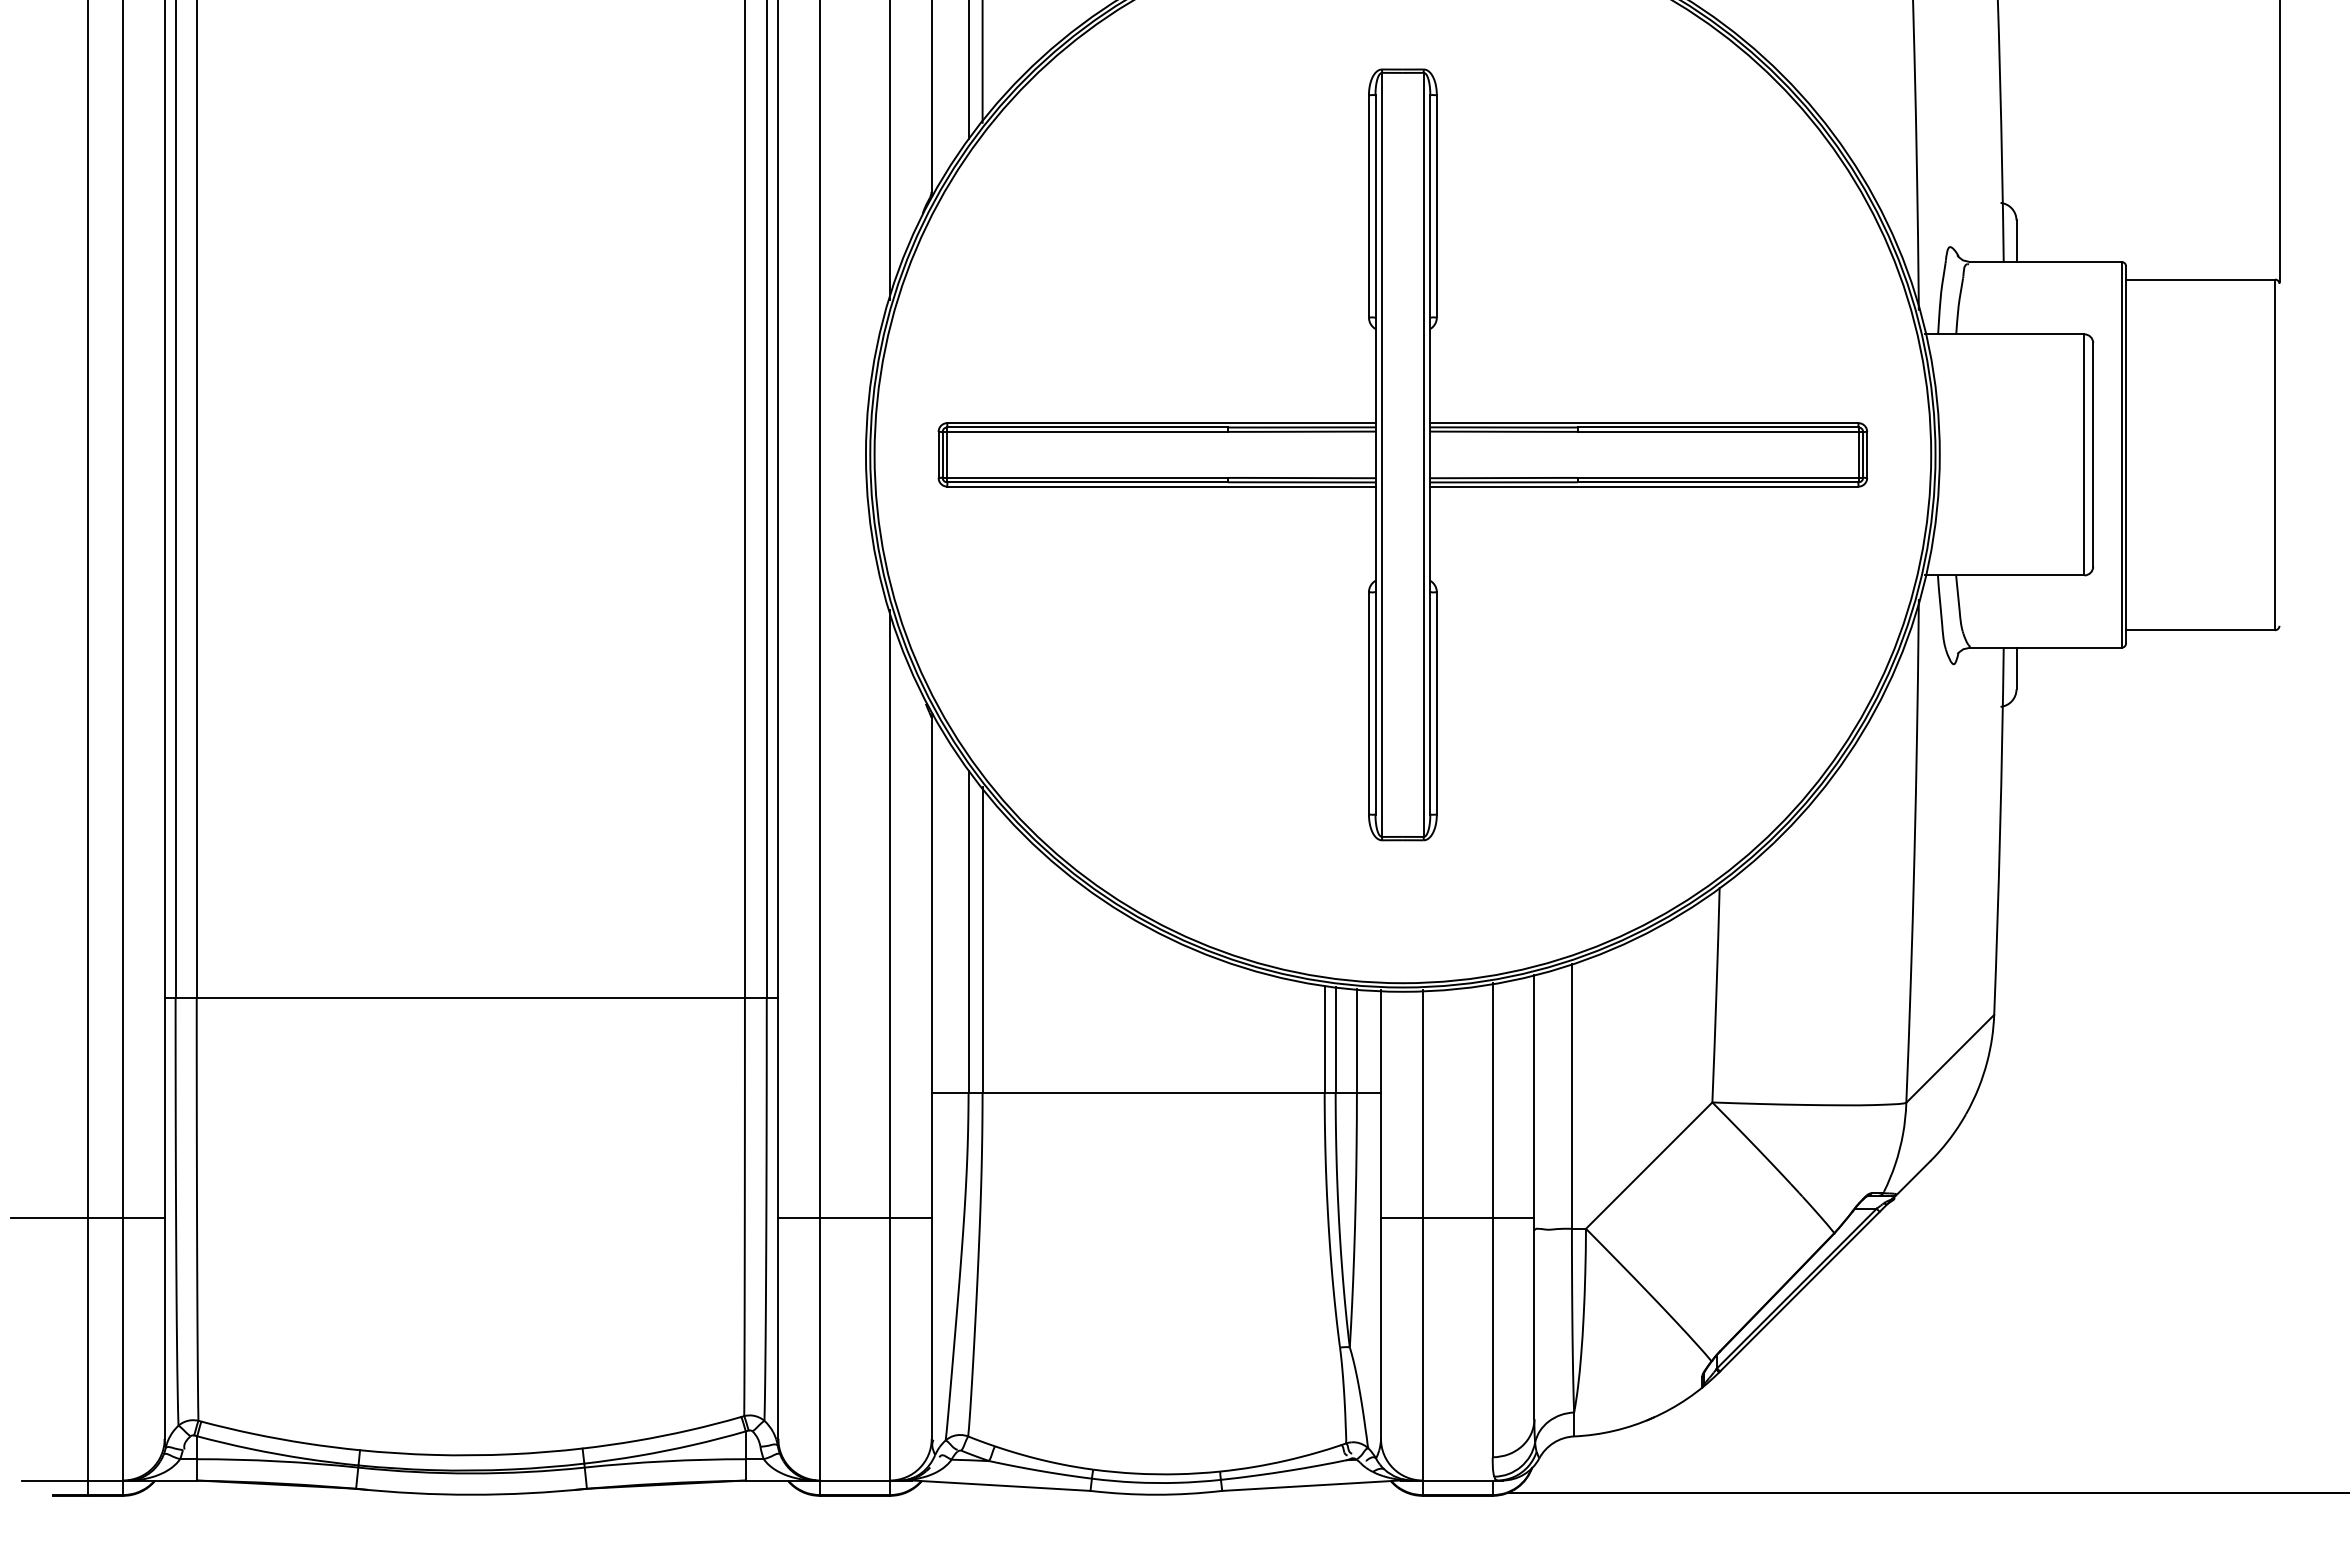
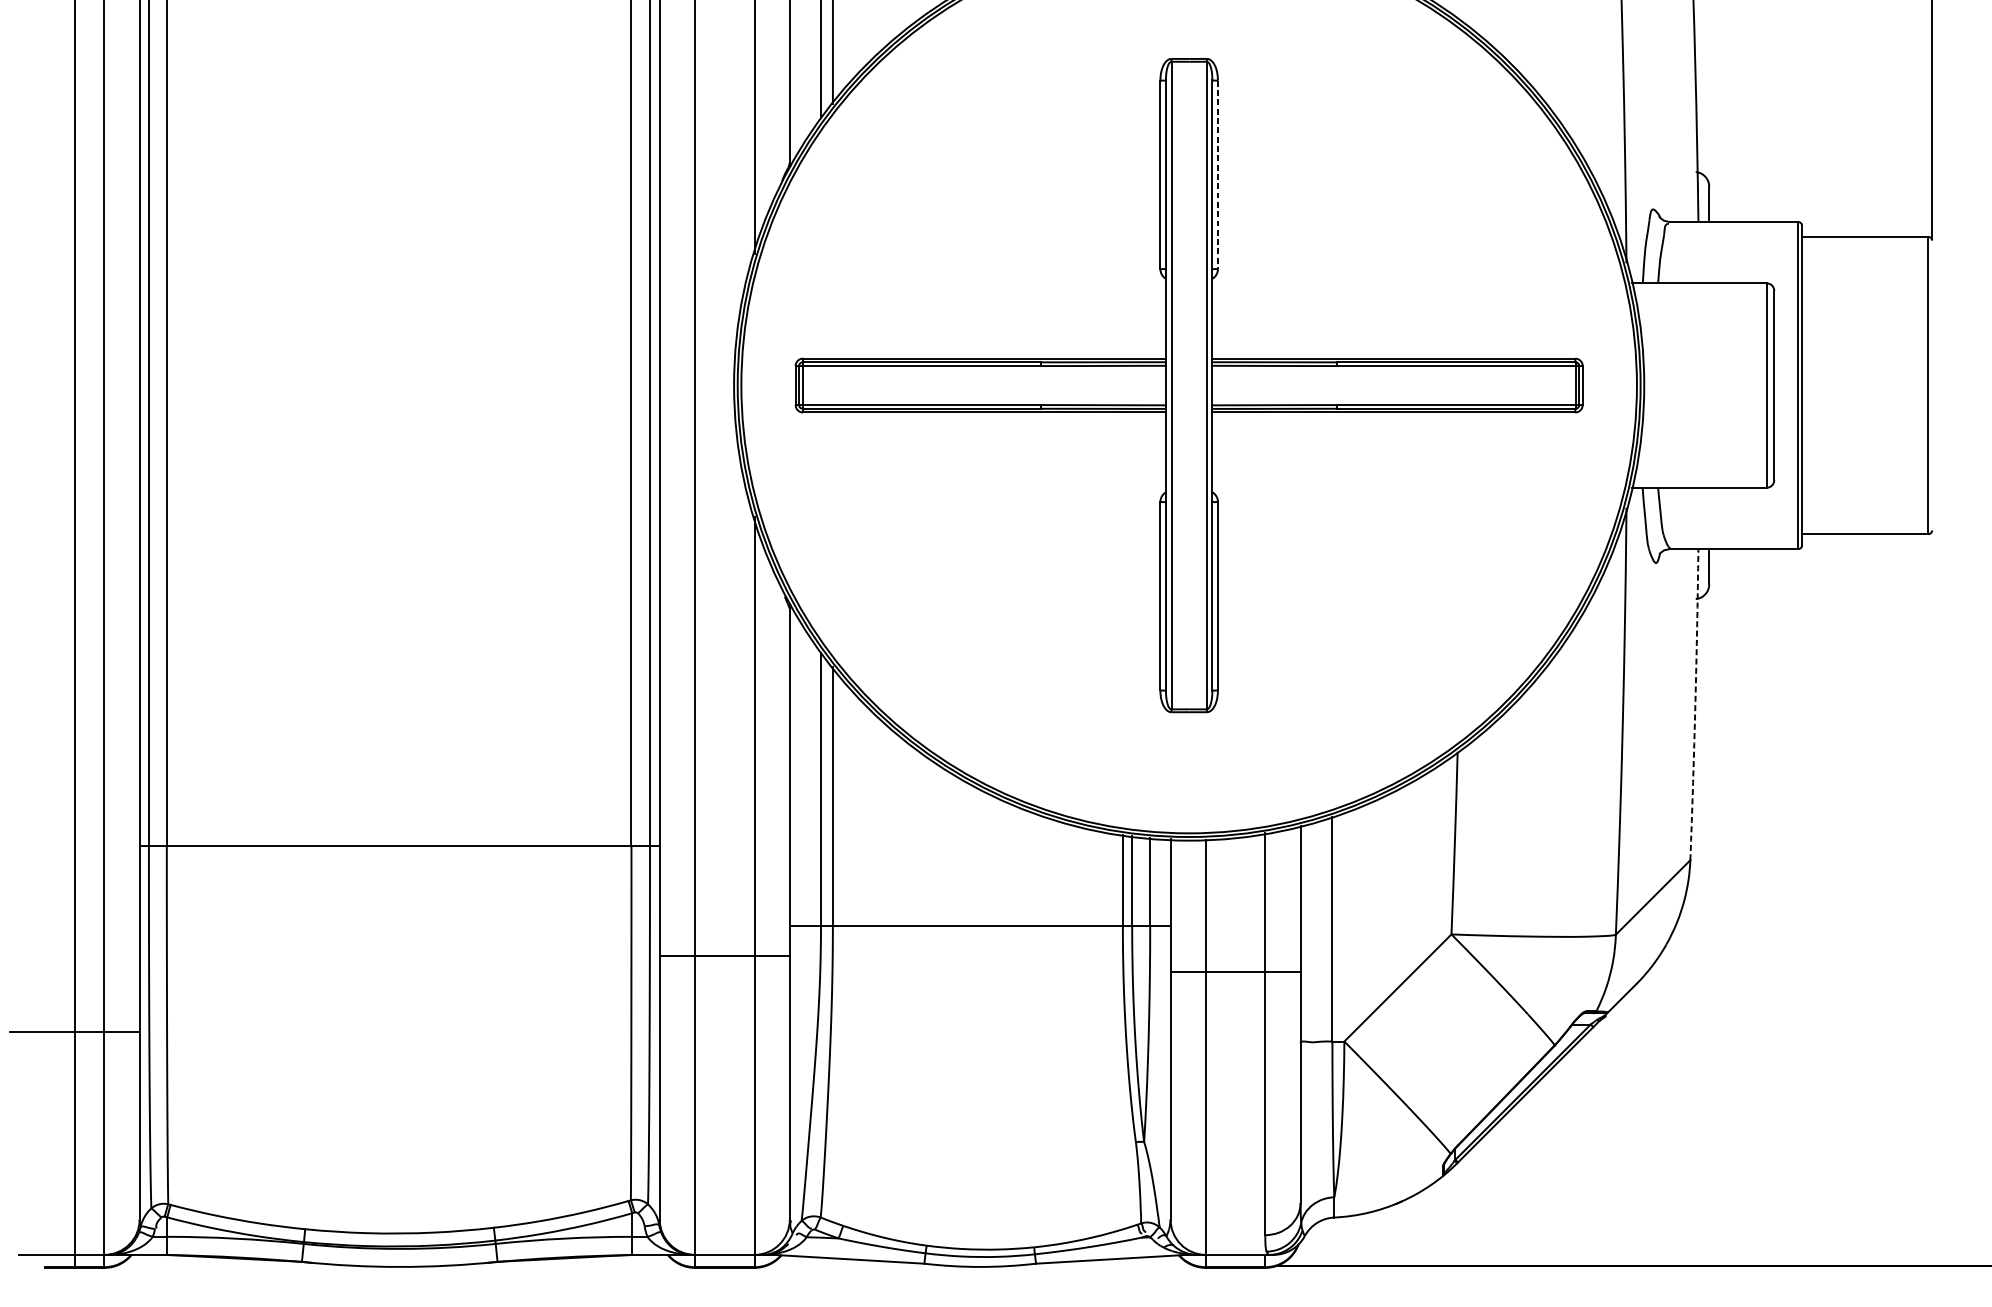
line: (1436, 206) -> (1217, 175), solid -> dashed
arc: (2000, 831) -> (1695, 704), solid -> dashed
line: (854, 1217) -> (724, 955), moved
line: (1457, 1217) -> (1235, 971), moved

